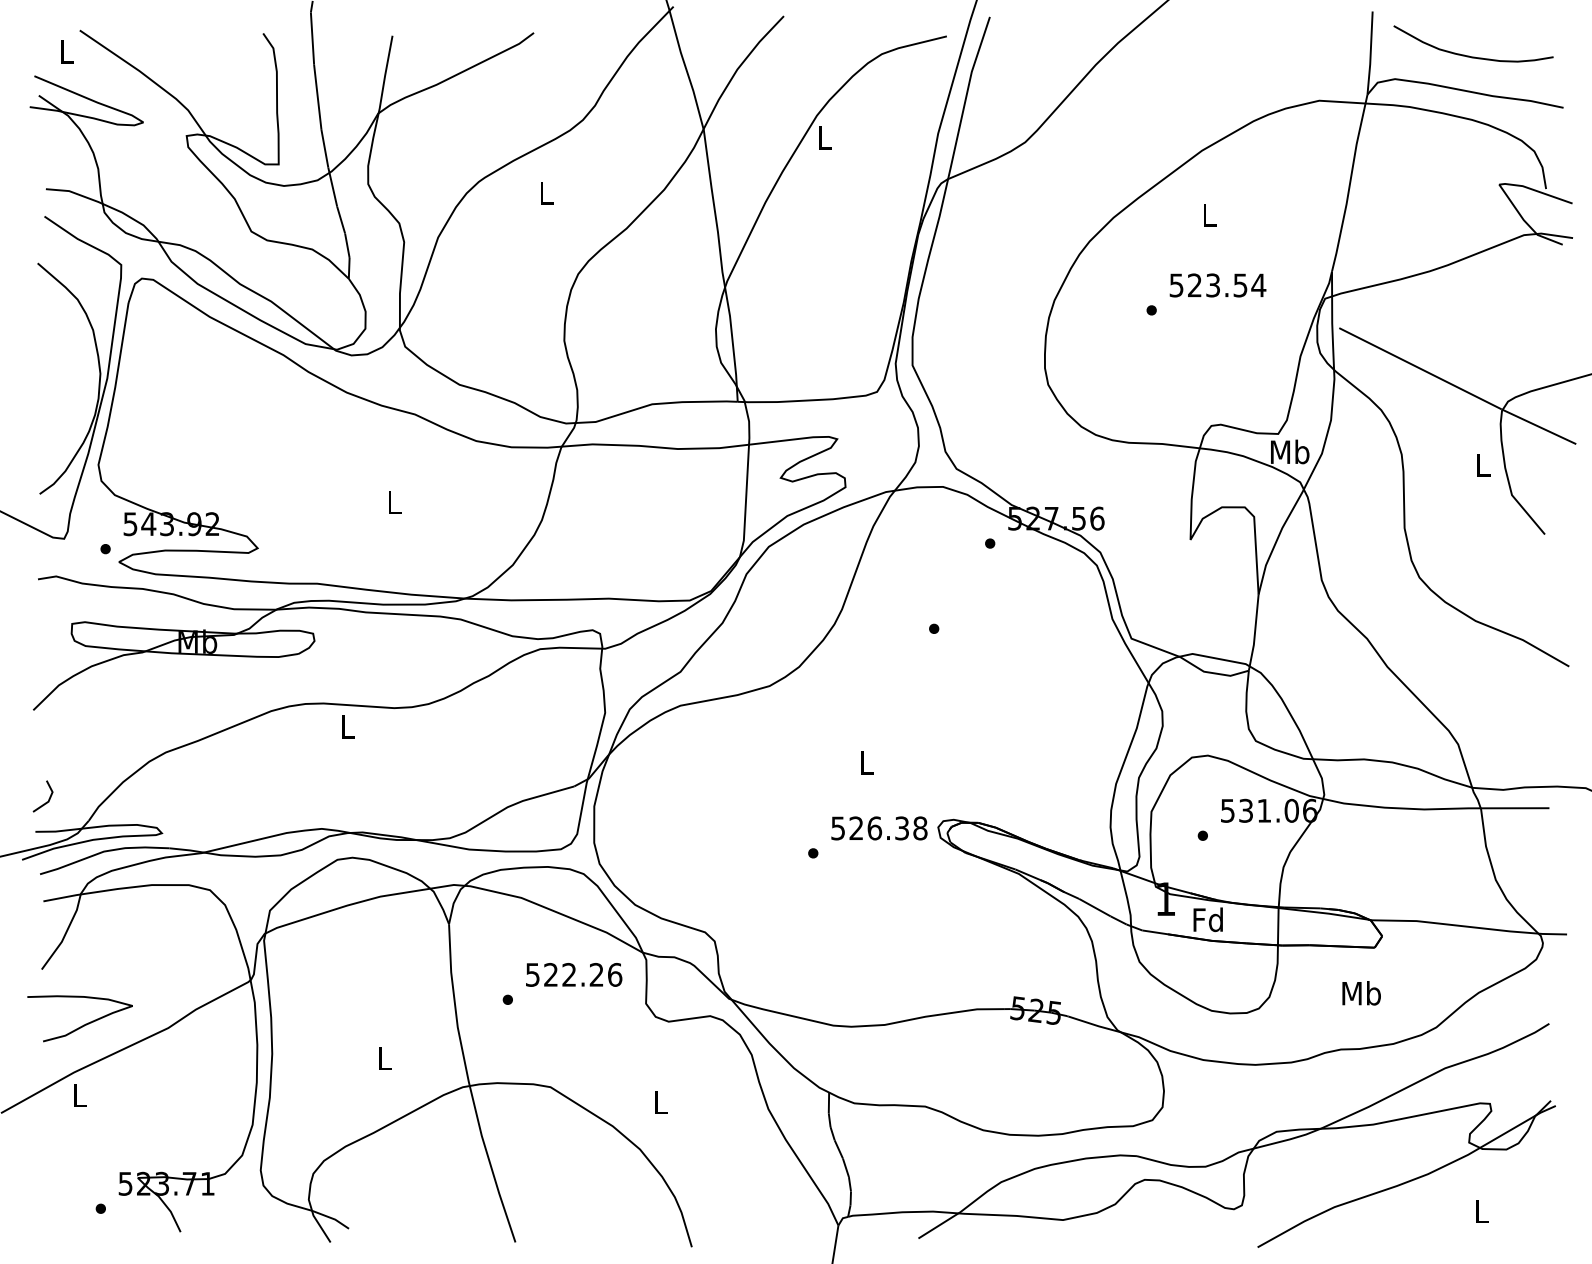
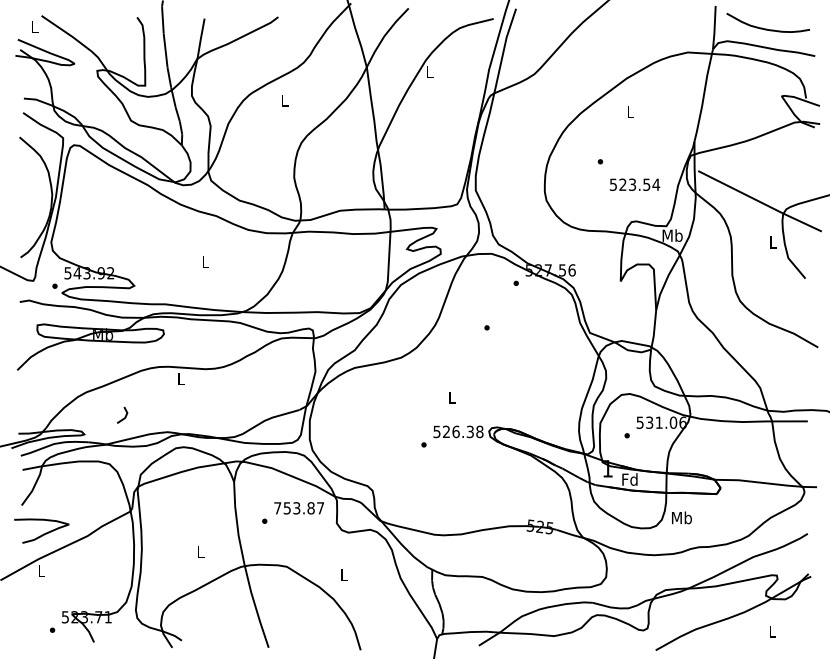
text: (1218, 284) -> (635, 184), moved
line: (47, 798) -> (124, 416), moved
text: (574, 975) -> (299, 508), 522.26 -> 753.87
text: (1360, 992) -> (681, 517), moved

